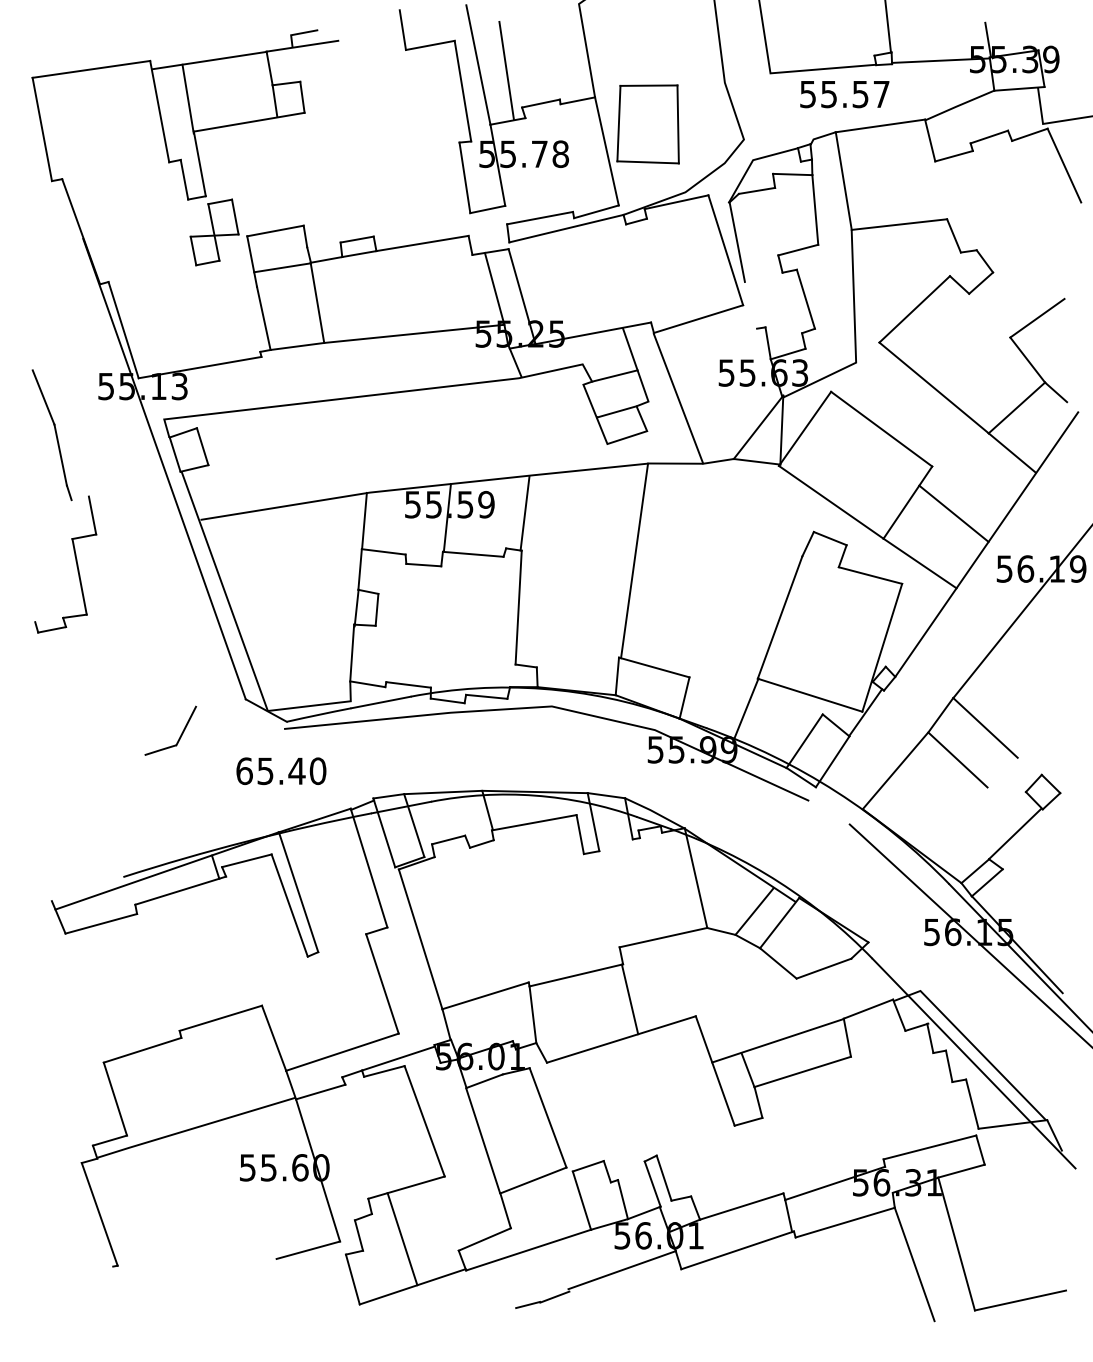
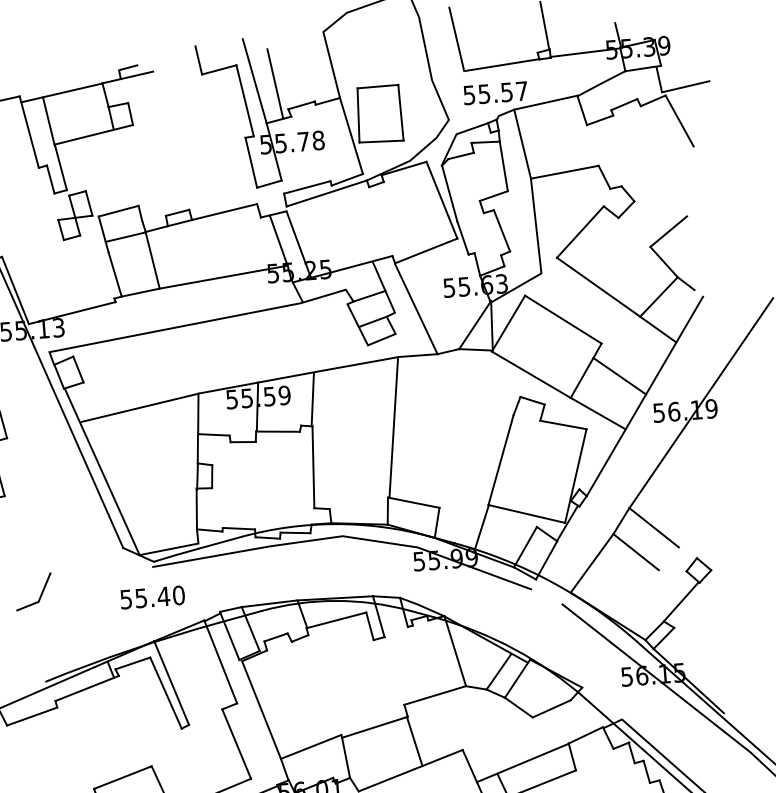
text: (844, 94) -> (495, 93), moved
line: (750, 304) -> (462, 237), added
part: (180, 734) -> (40, 594), moved
text: (244, 771) -> (126, 599), 65.40 -> 55.40

